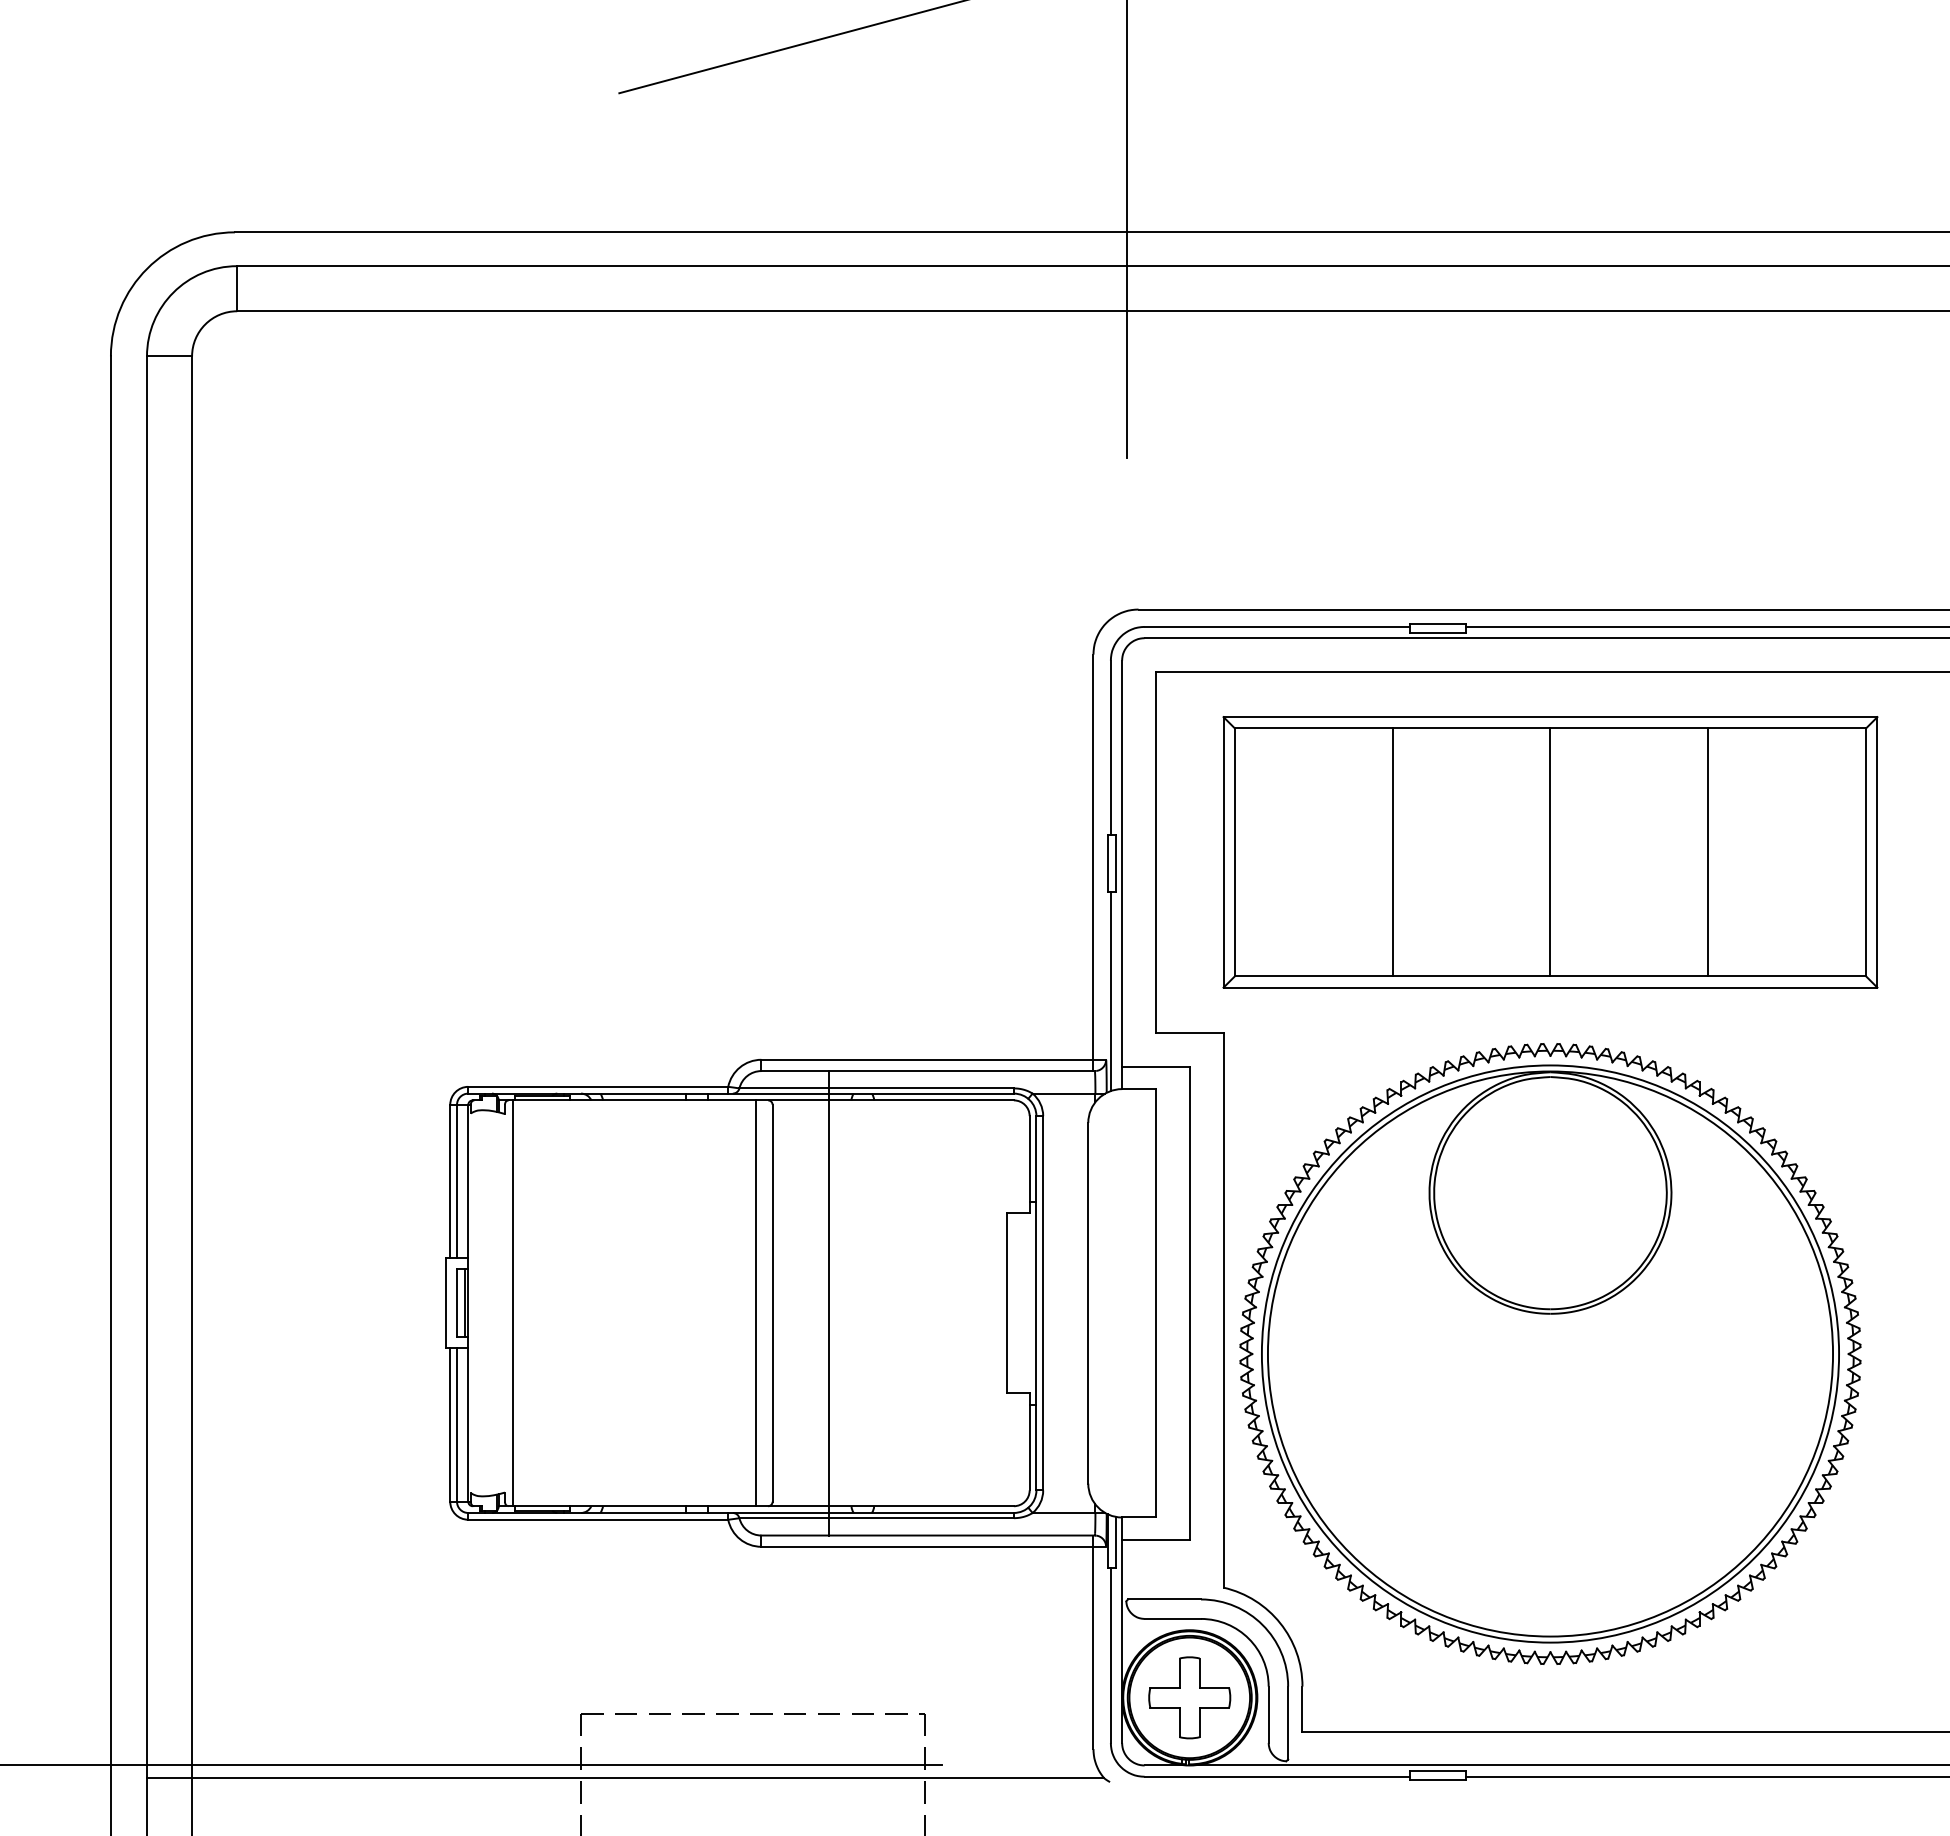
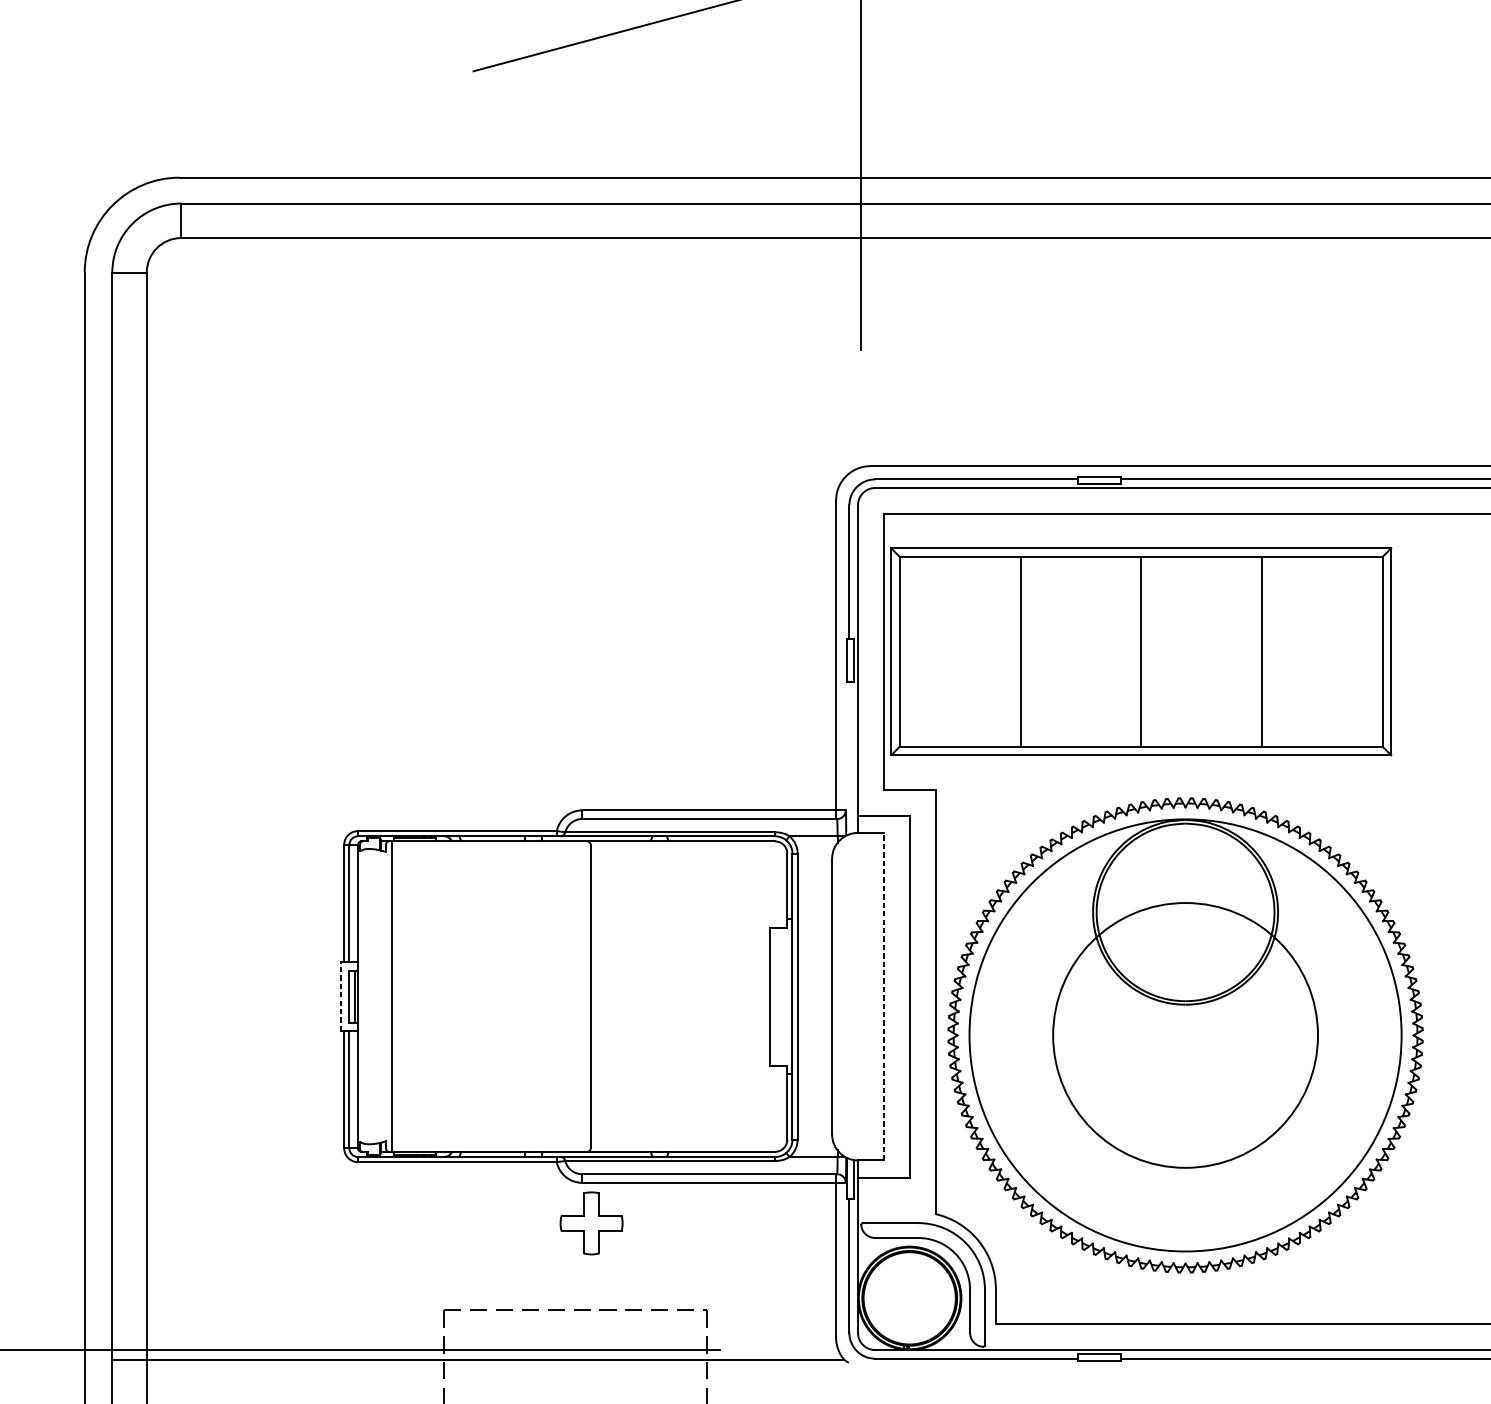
part: (1550, 852) -> (1141, 651), moved
line: (1110, 991) -> (849, 758), removed
line: (445, 1302) -> (340, 996), solid -> dashed
line: (1155, 1302) -> (883, 996), solid -> dashed
line: (755, 1303) -> (577, 996), removed
line: (829, 1303) -> (634, 996), removed
circle: (1550, 1353) -> (1185, 1035), size x0.6
part: (1189, 1697) -> (591, 1223), moved

